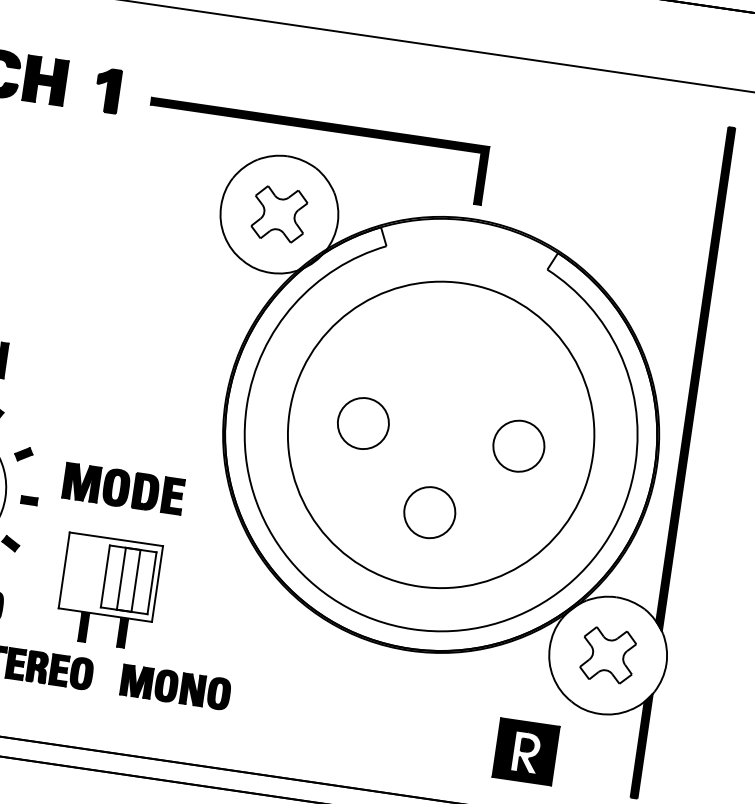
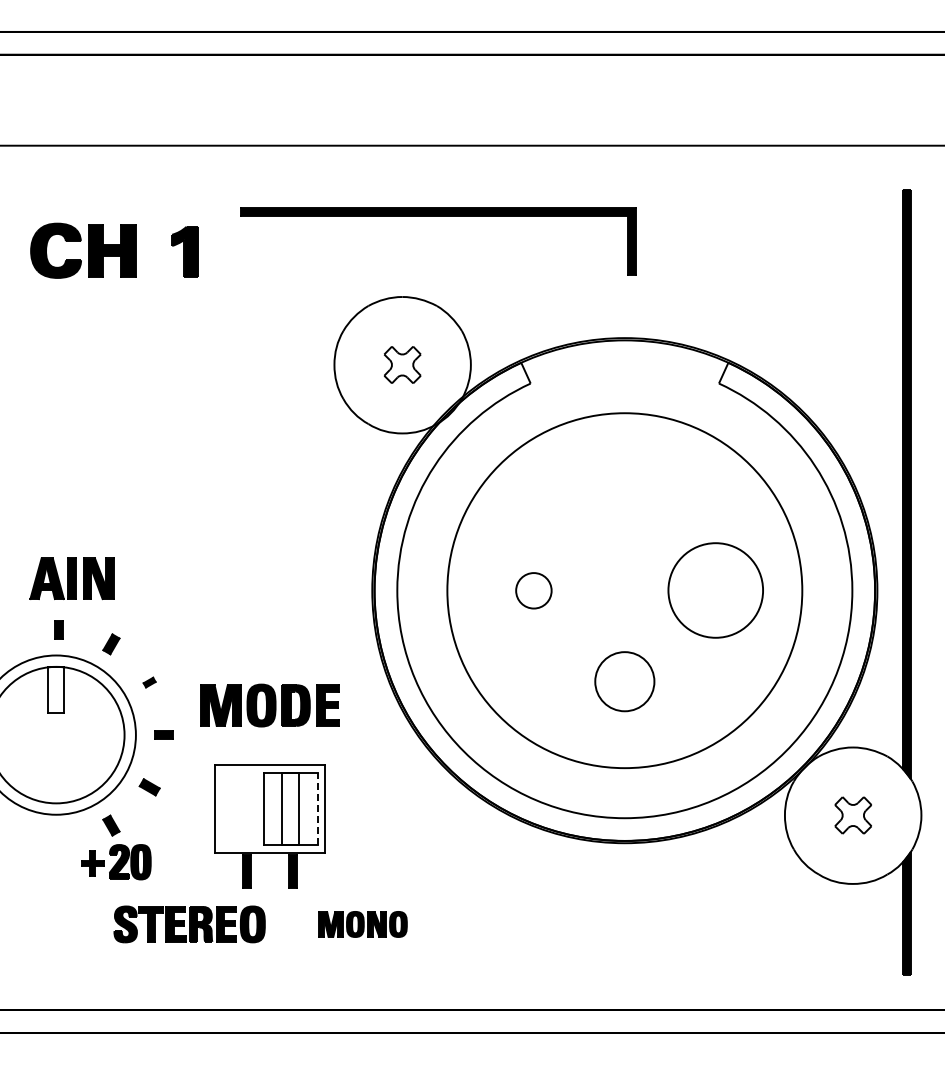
part: (319, 129) -> (438, 216), moved
part: (279, 213) -> (402, 364), size x0.6
part: (363, 423) -> (533, 590), size x0.6
part: (518, 446) -> (715, 590), size x1.6
part: (23, 454) -> (149, 682), size x0.6
line: (152, 582) -> (318, 808), solid -> dashed
part: (608, 655) -> (853, 815), size x0.6
part: (175, 687) -> (362, 924), size x0.7
part: (526, 751) -> (775, 939), removed

